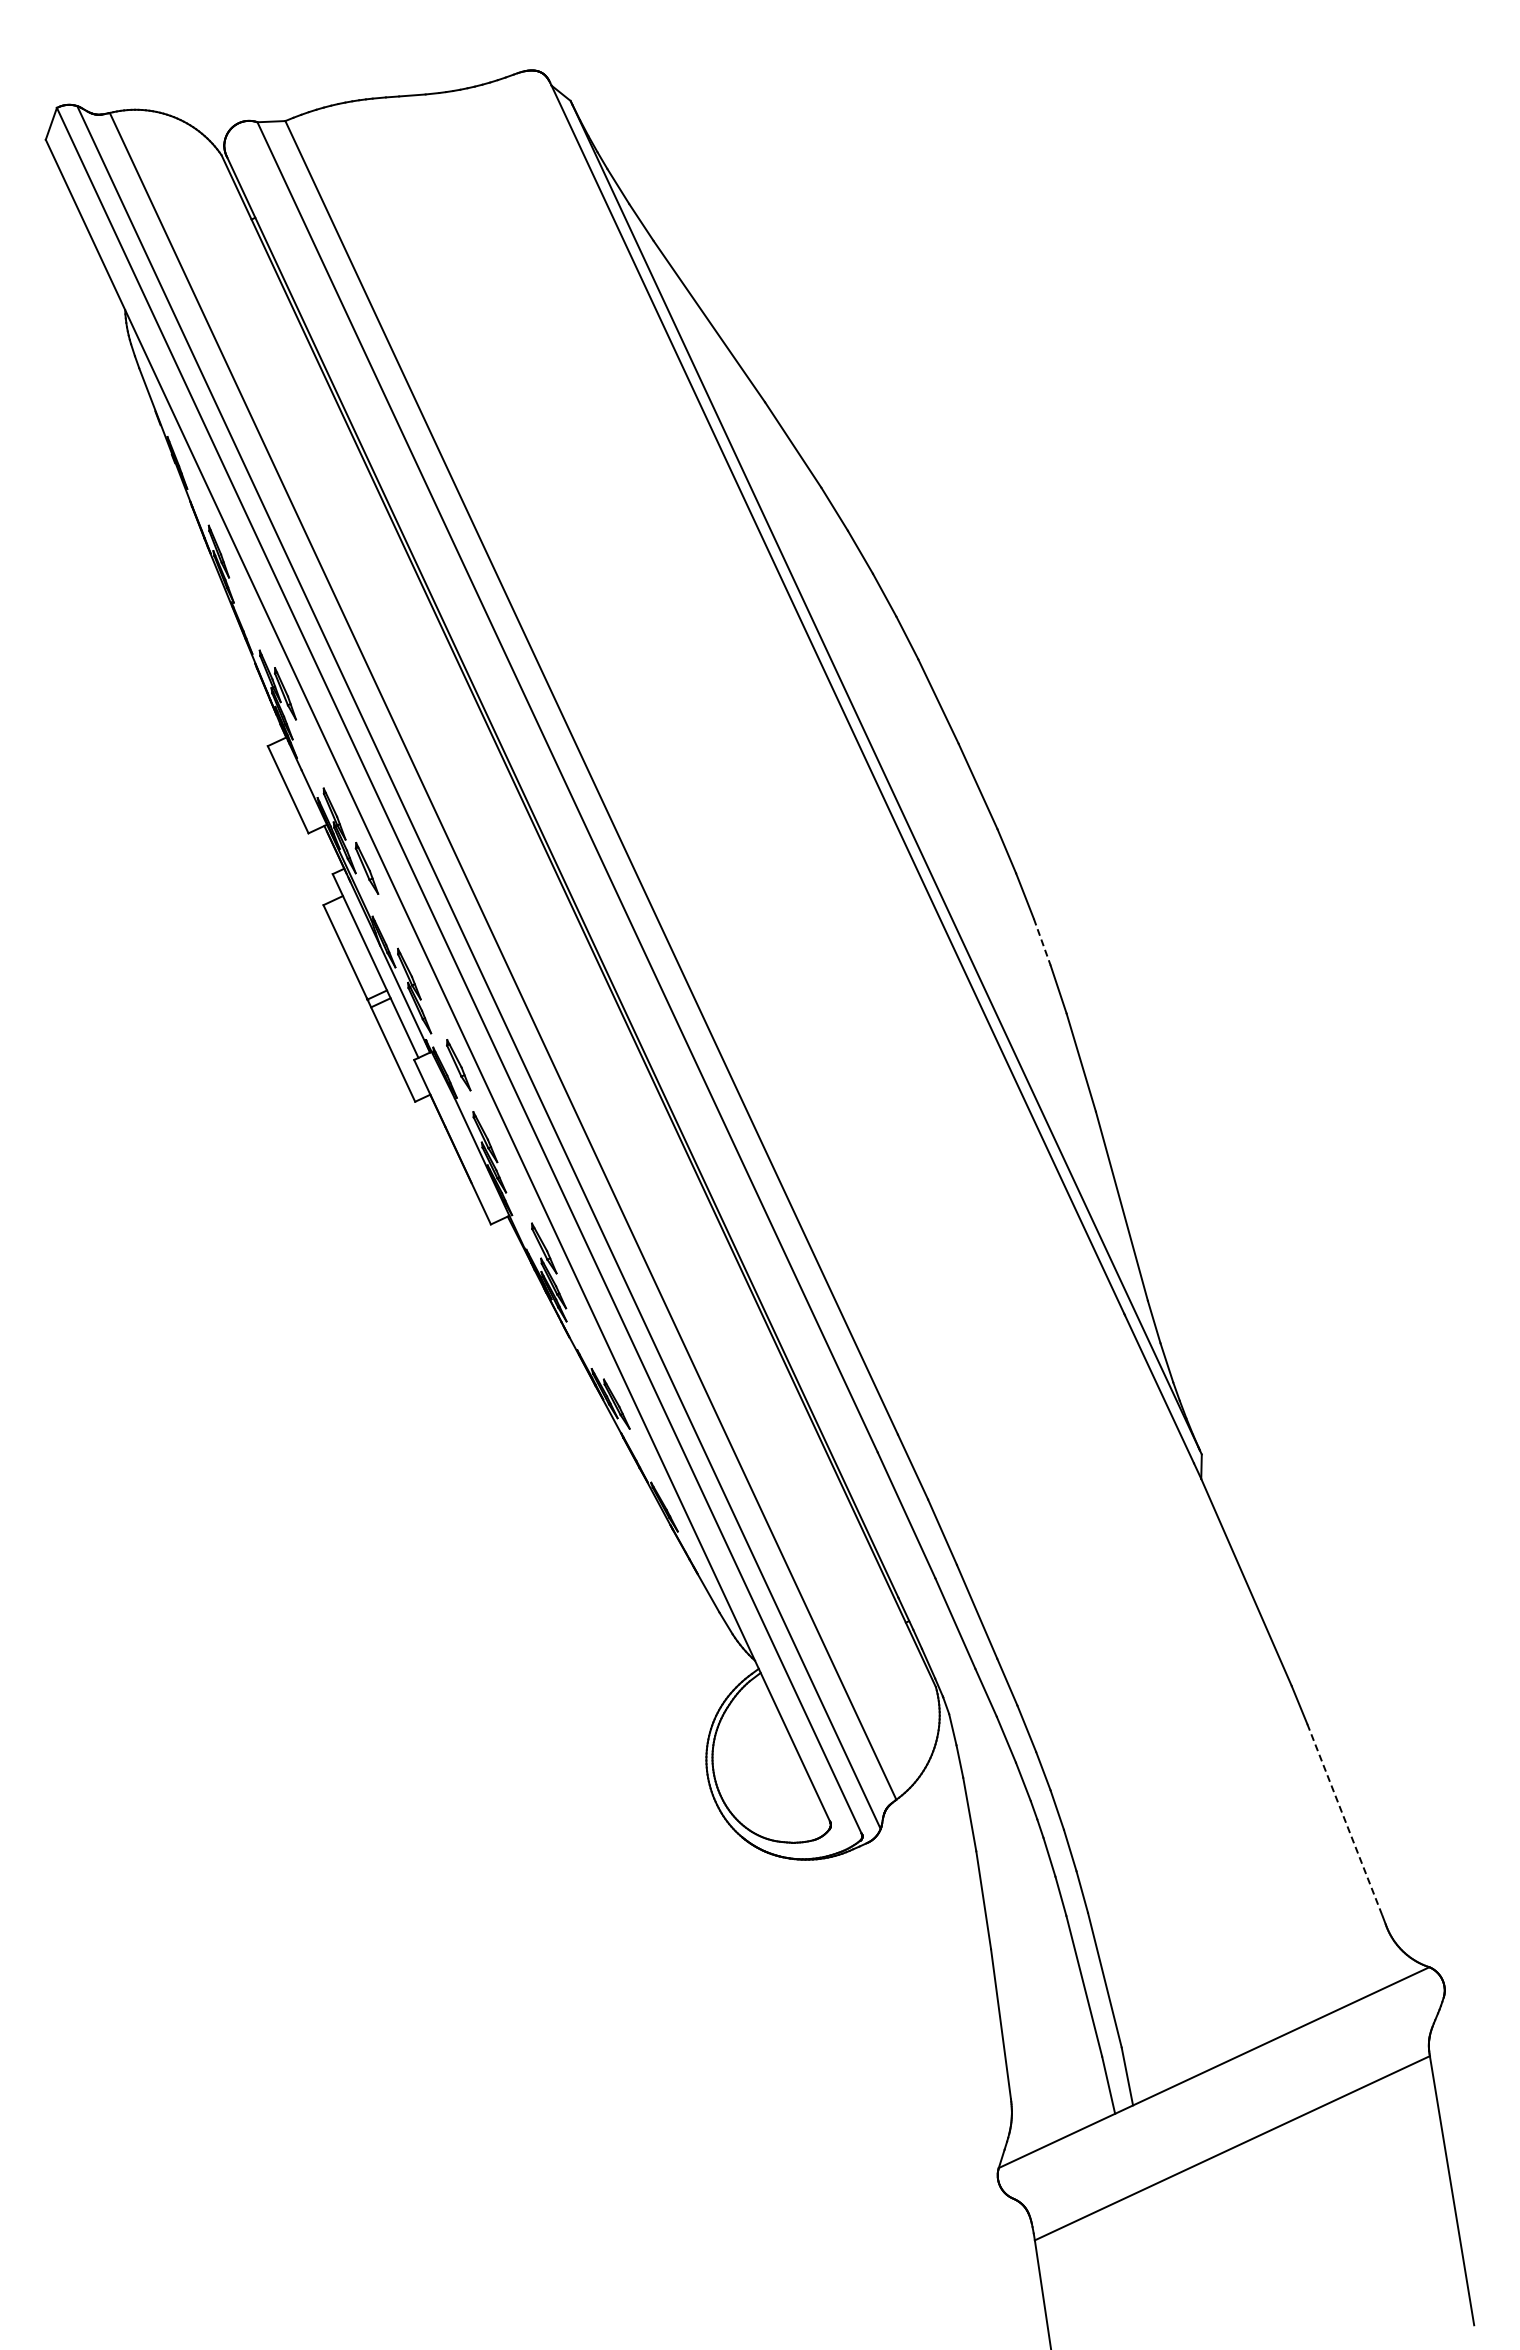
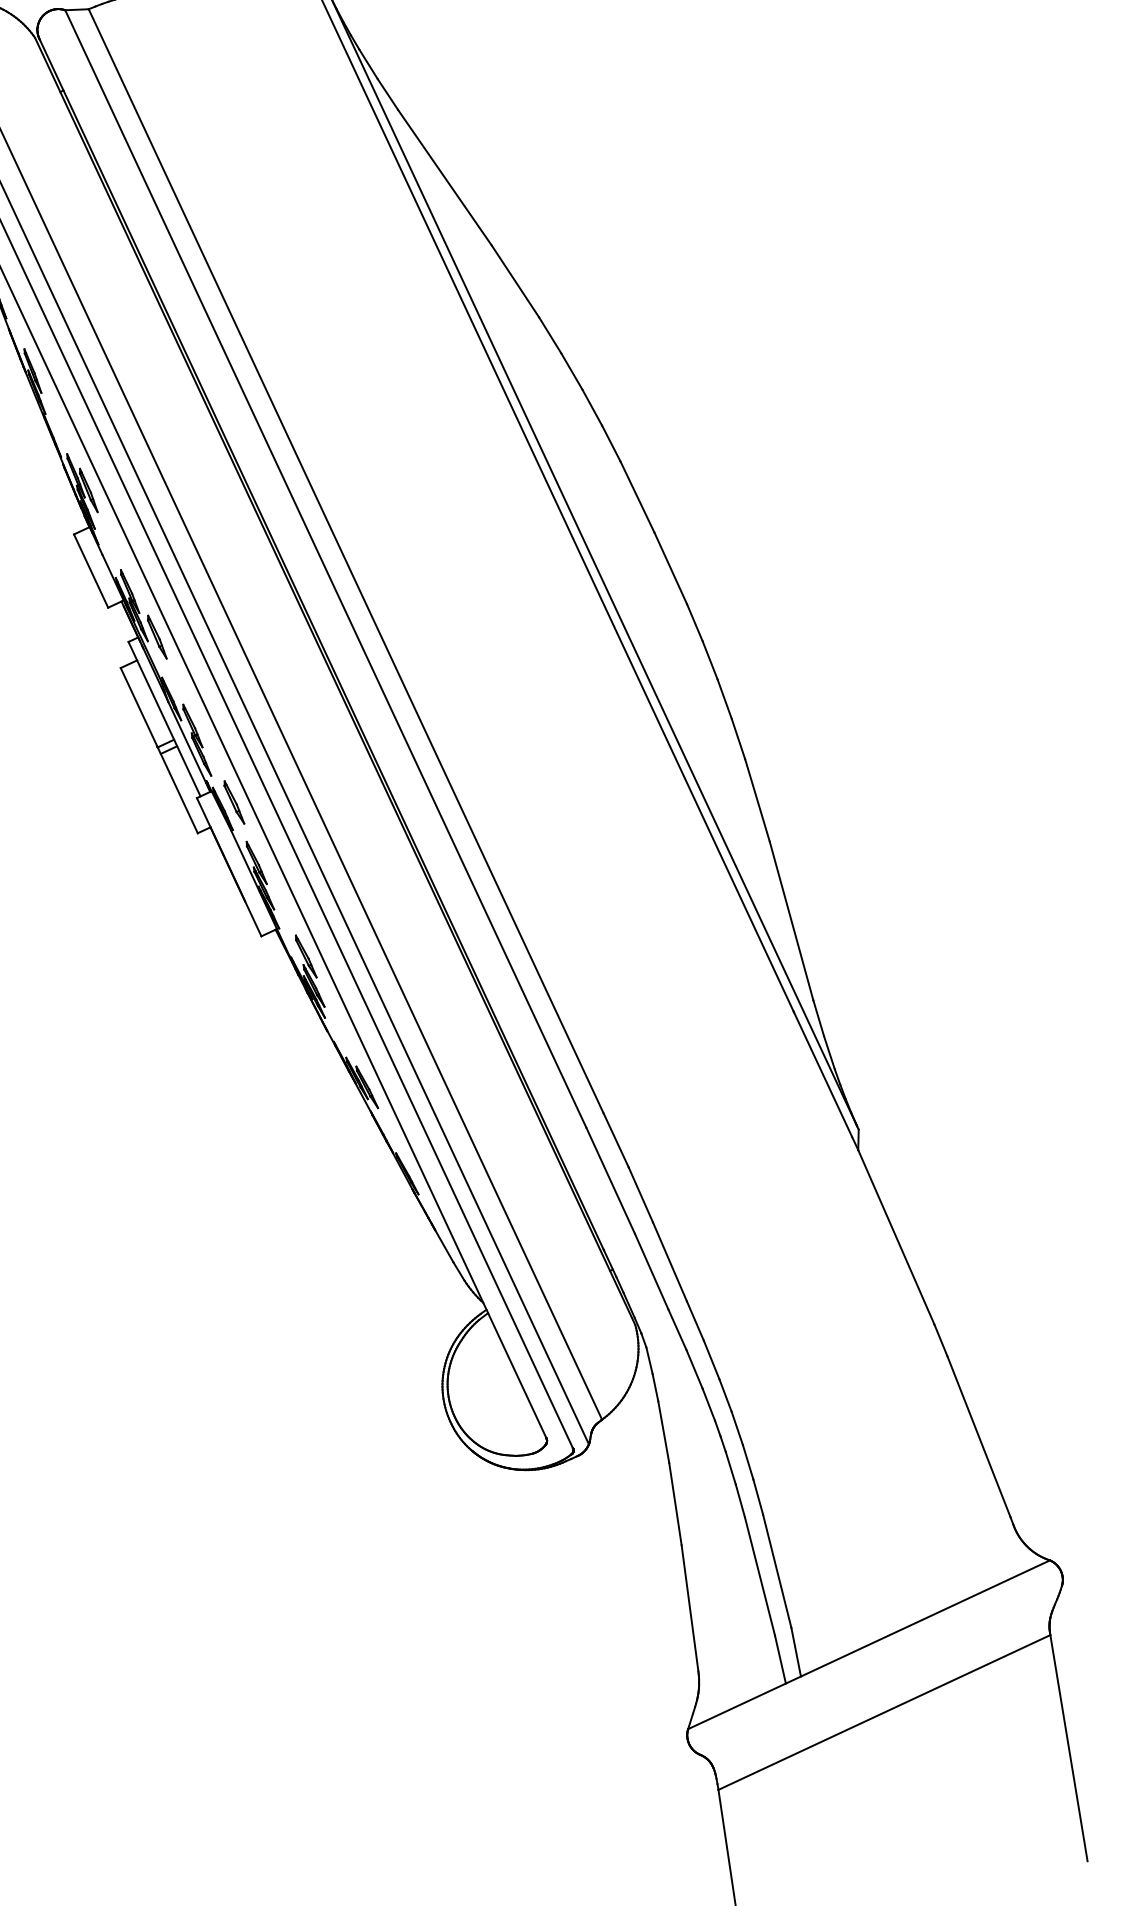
line: (1042, 942) -> (724, 699), dashed -> solid
line: (1344, 1819) -> (978, 1436), dashed -> solid

